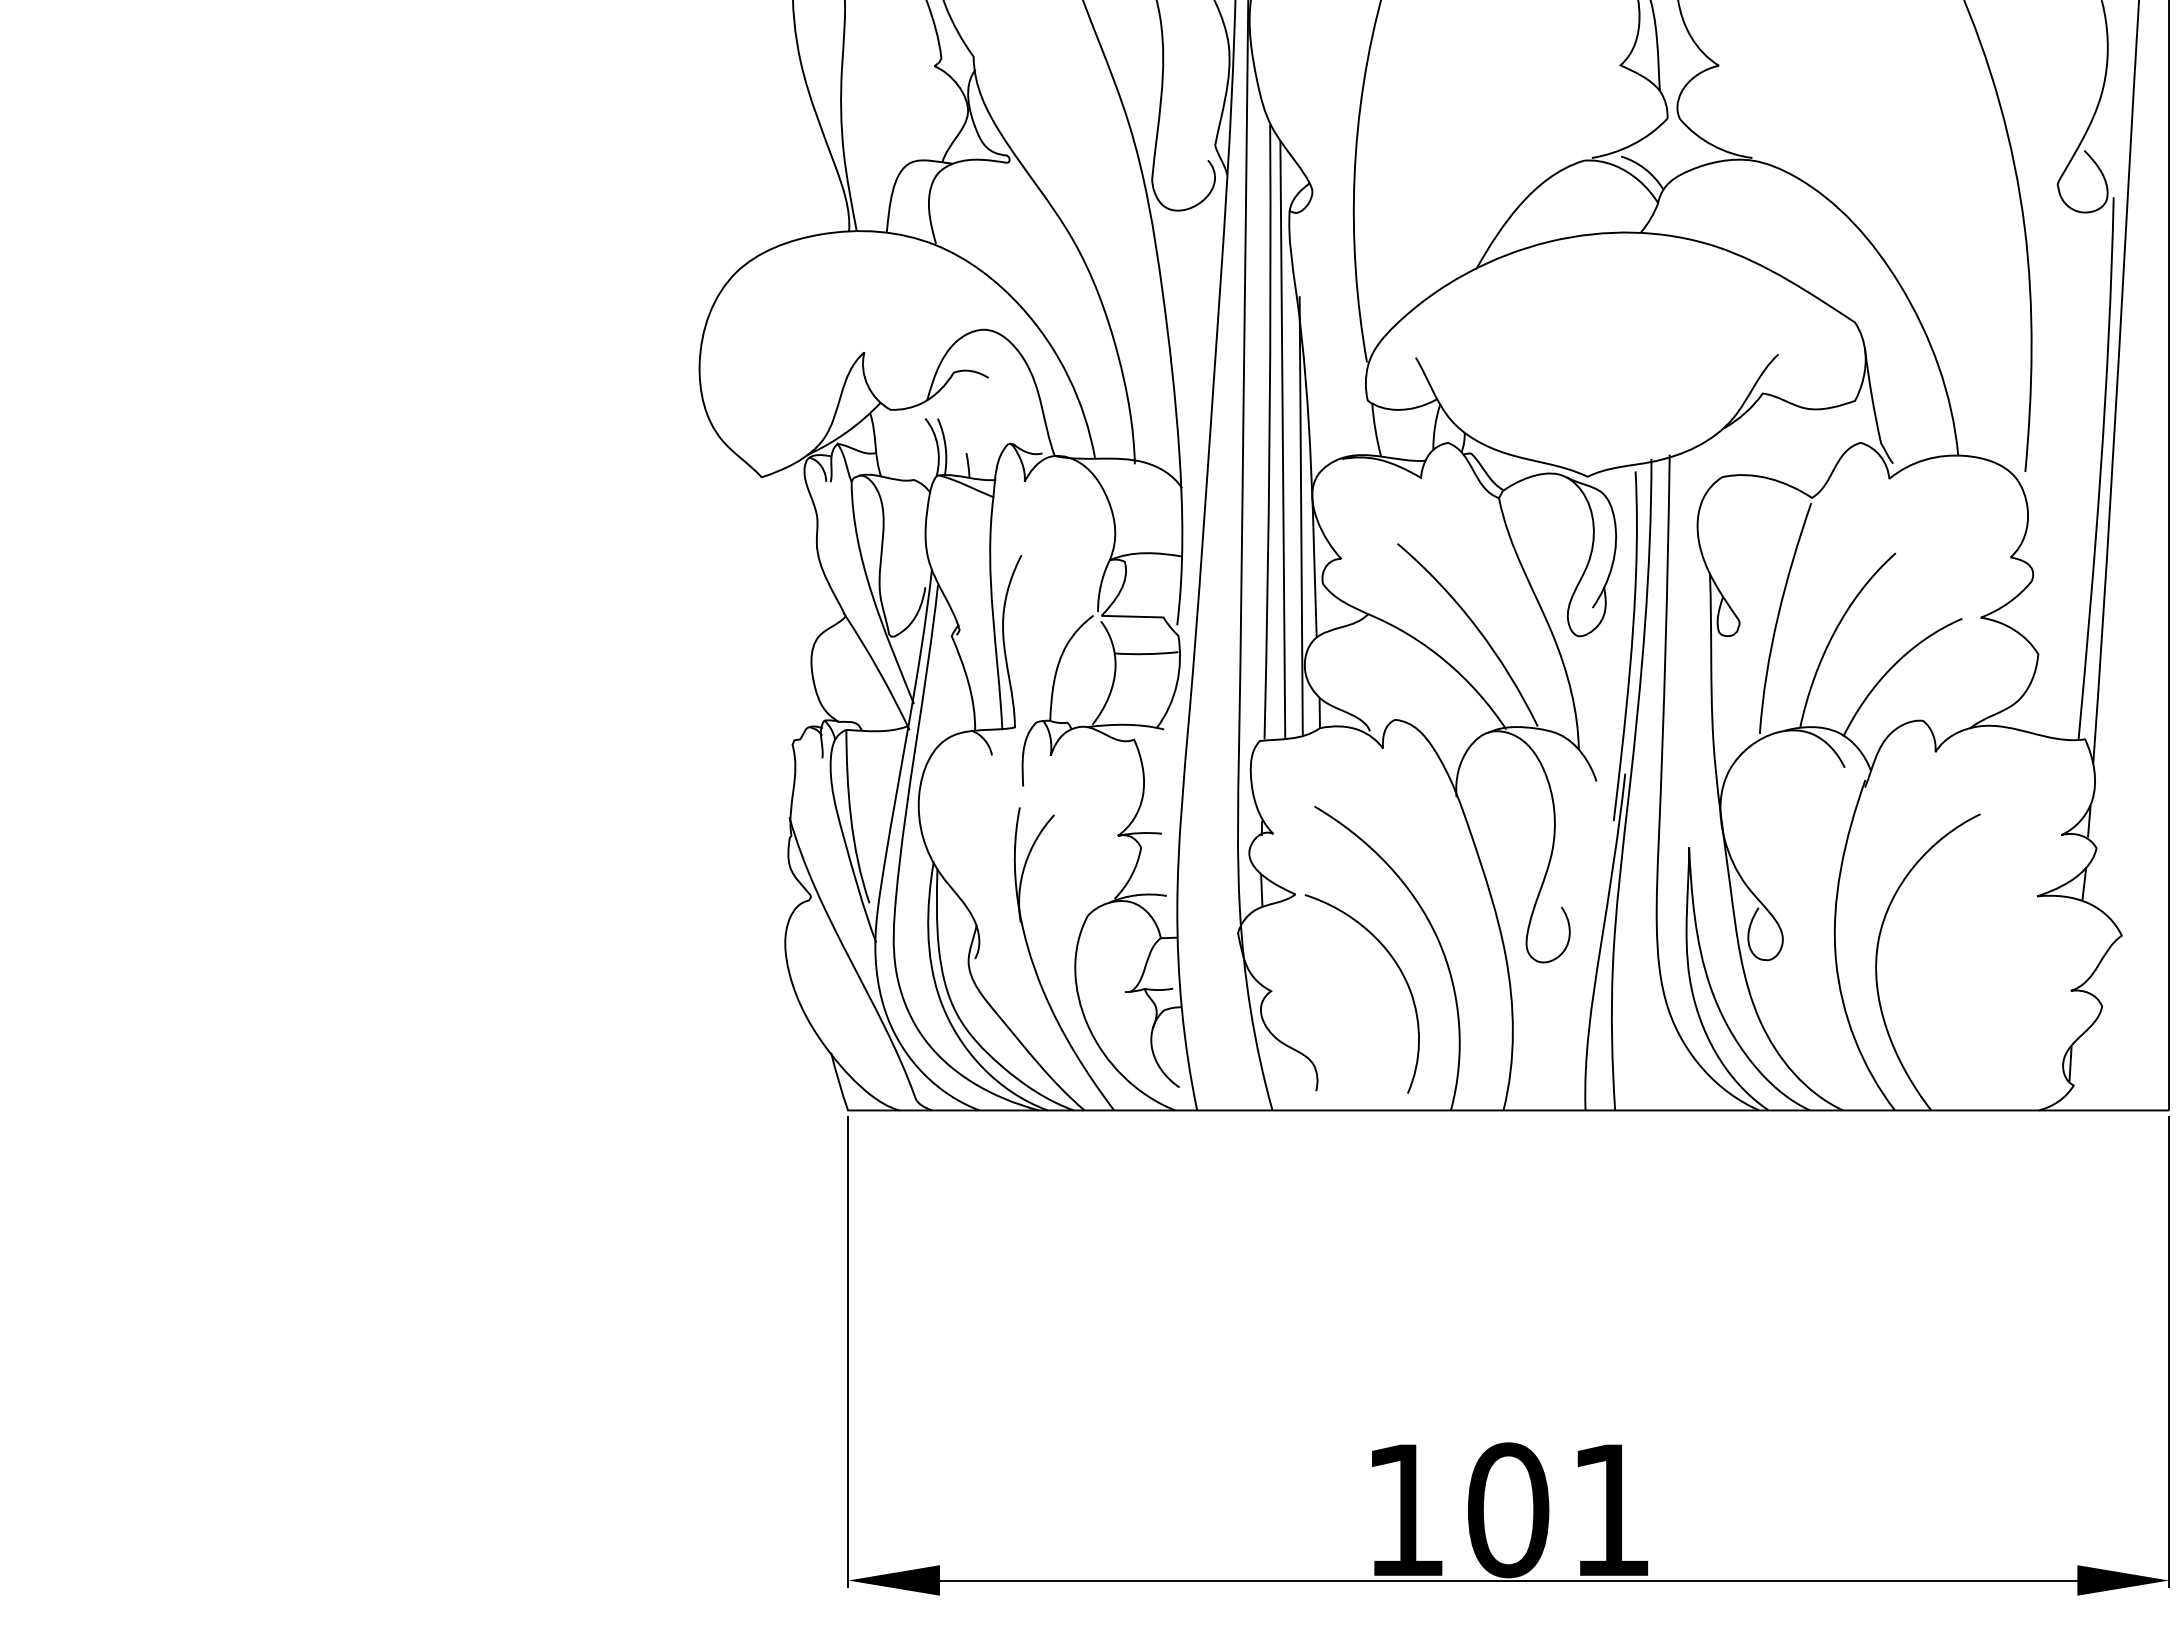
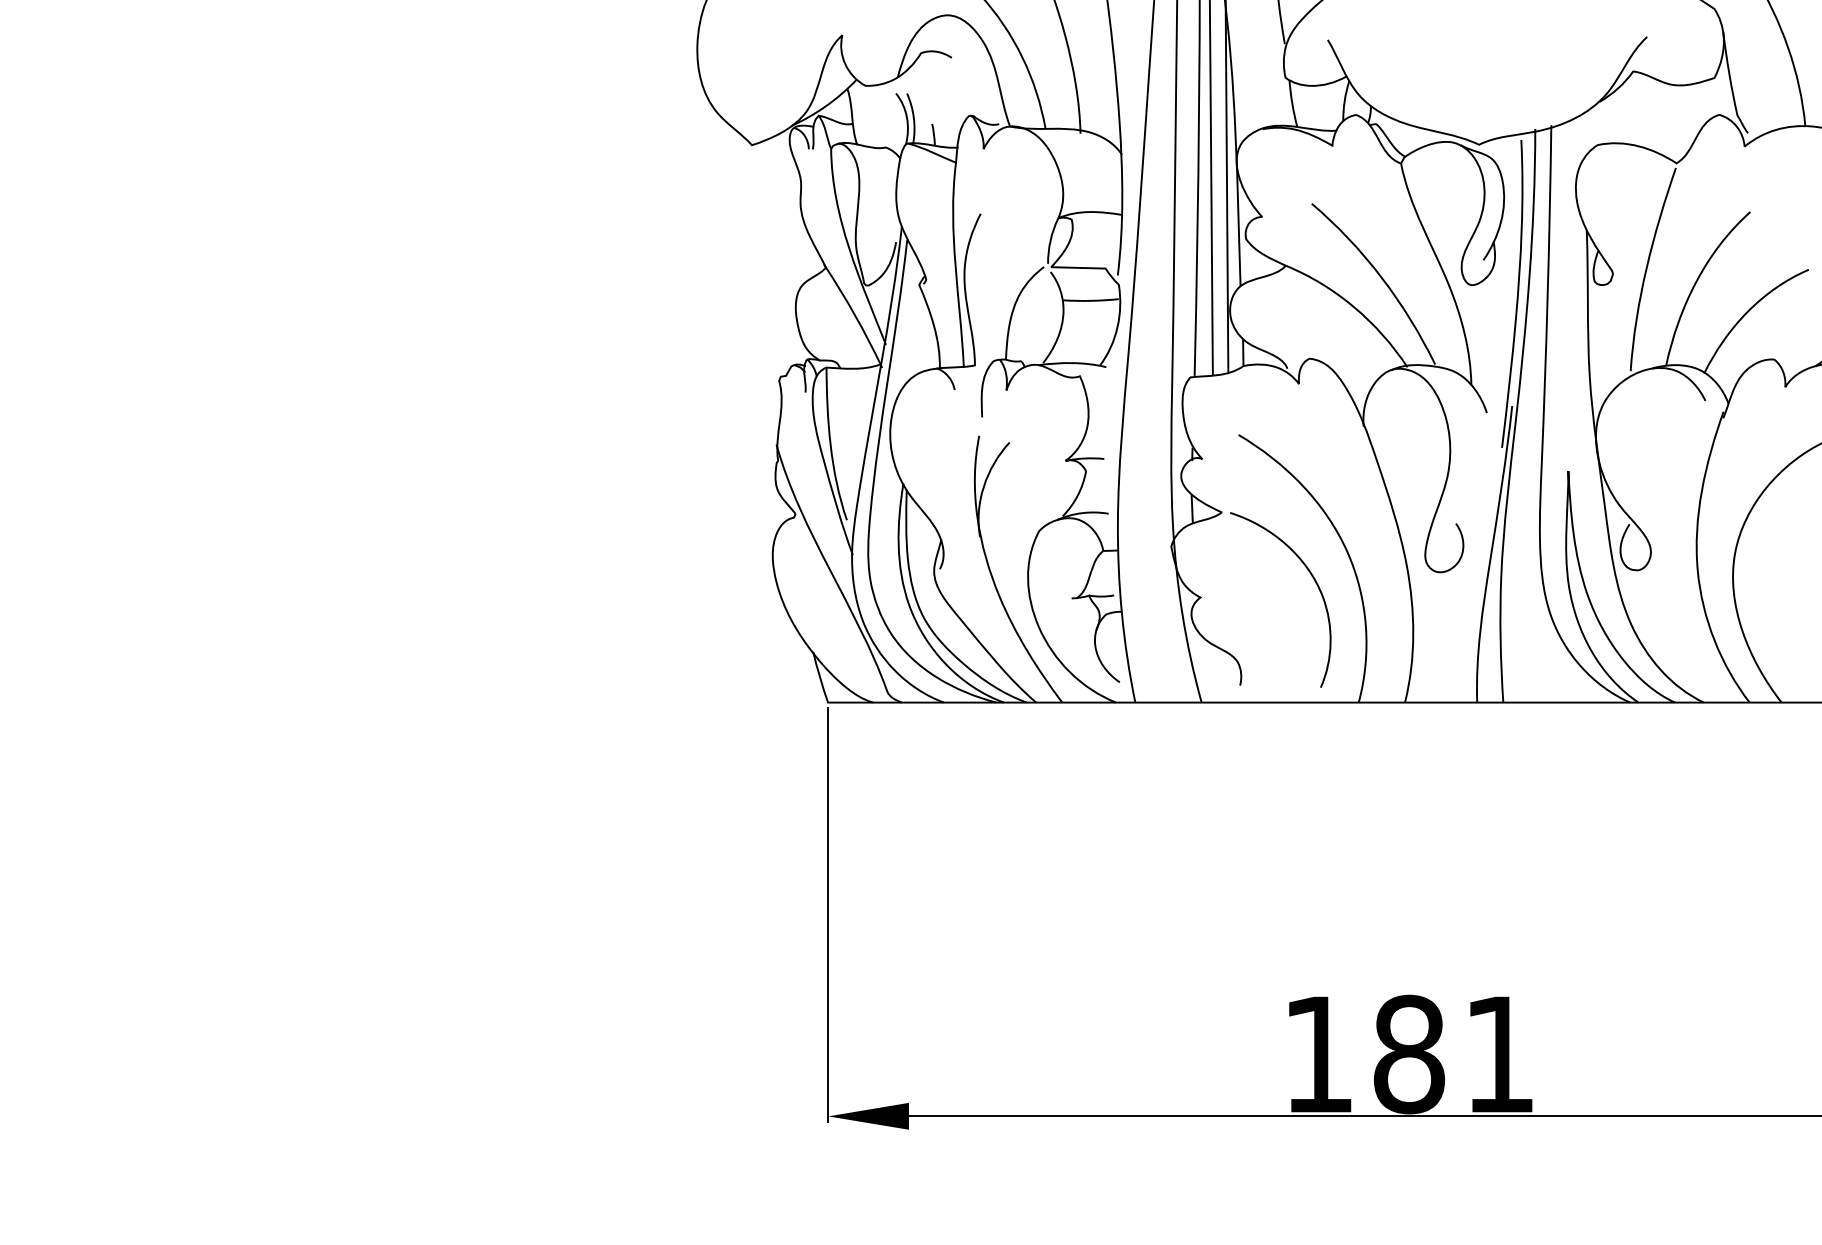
text: (1508, 1510) -> (1409, 1054), 101 -> 181

